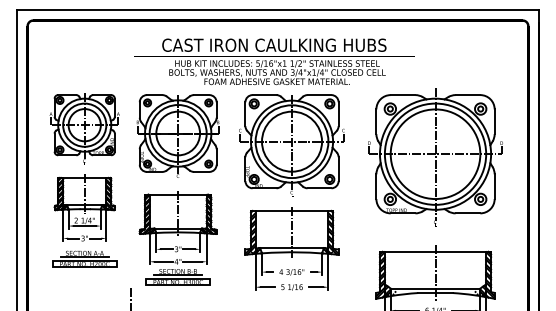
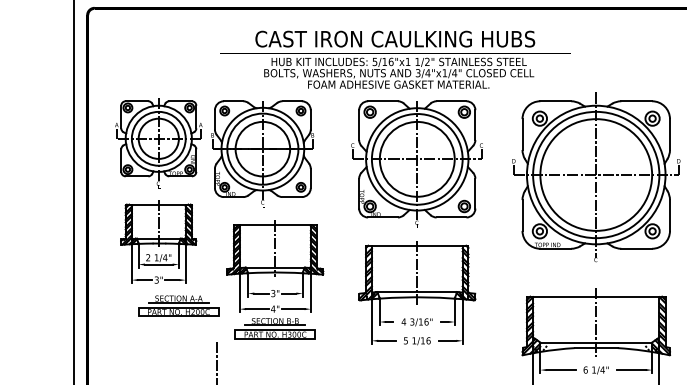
part: (177, 135) -> (262, 151), moved
part: (84, 258) -> (178, 305), moved

